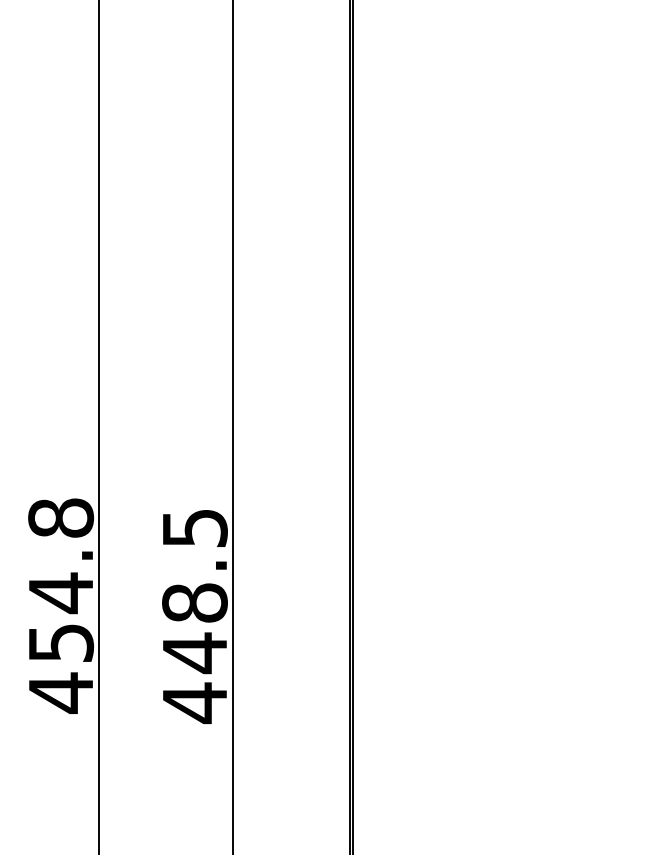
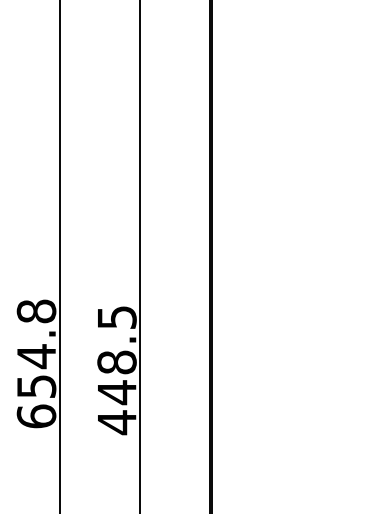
text: (60, 692) -> (36, 416), 454.8 -> 654.8

